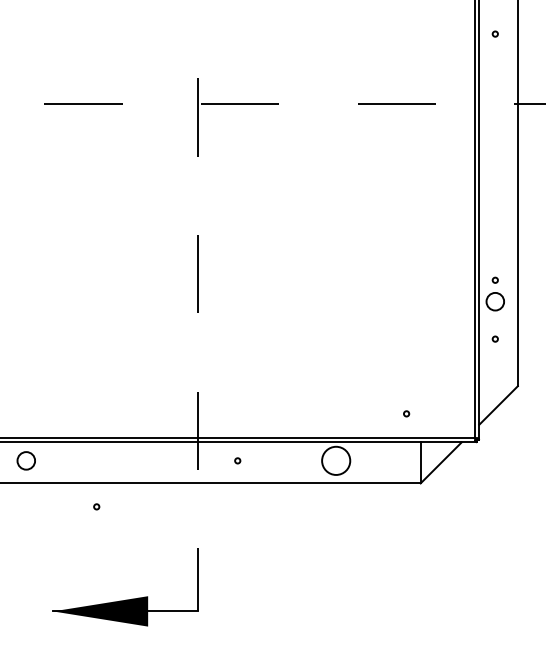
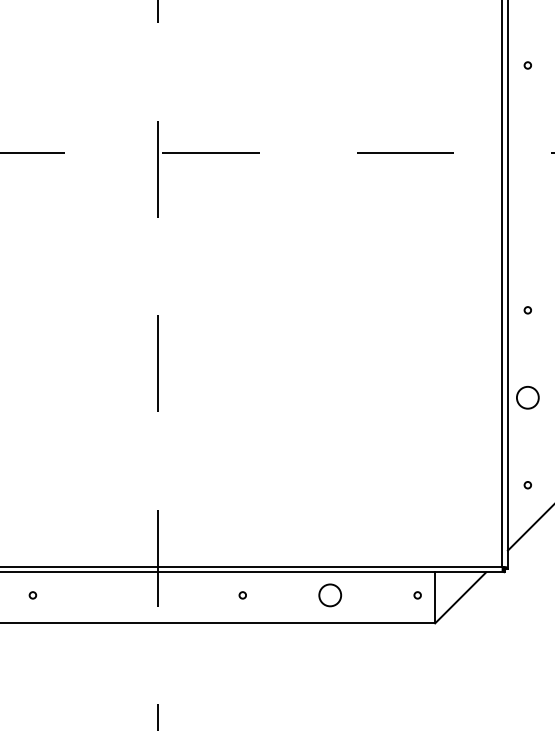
circle: (494, 279) -> (526, 309), moved
circle: (494, 338) -> (526, 484), moved
circle: (406, 413) -> (417, 594), moved
circle: (237, 460) -> (242, 594), moved
circle: (335, 460) -> (329, 594), size x0.62
circle: (96, 506) -> (32, 594), moved

